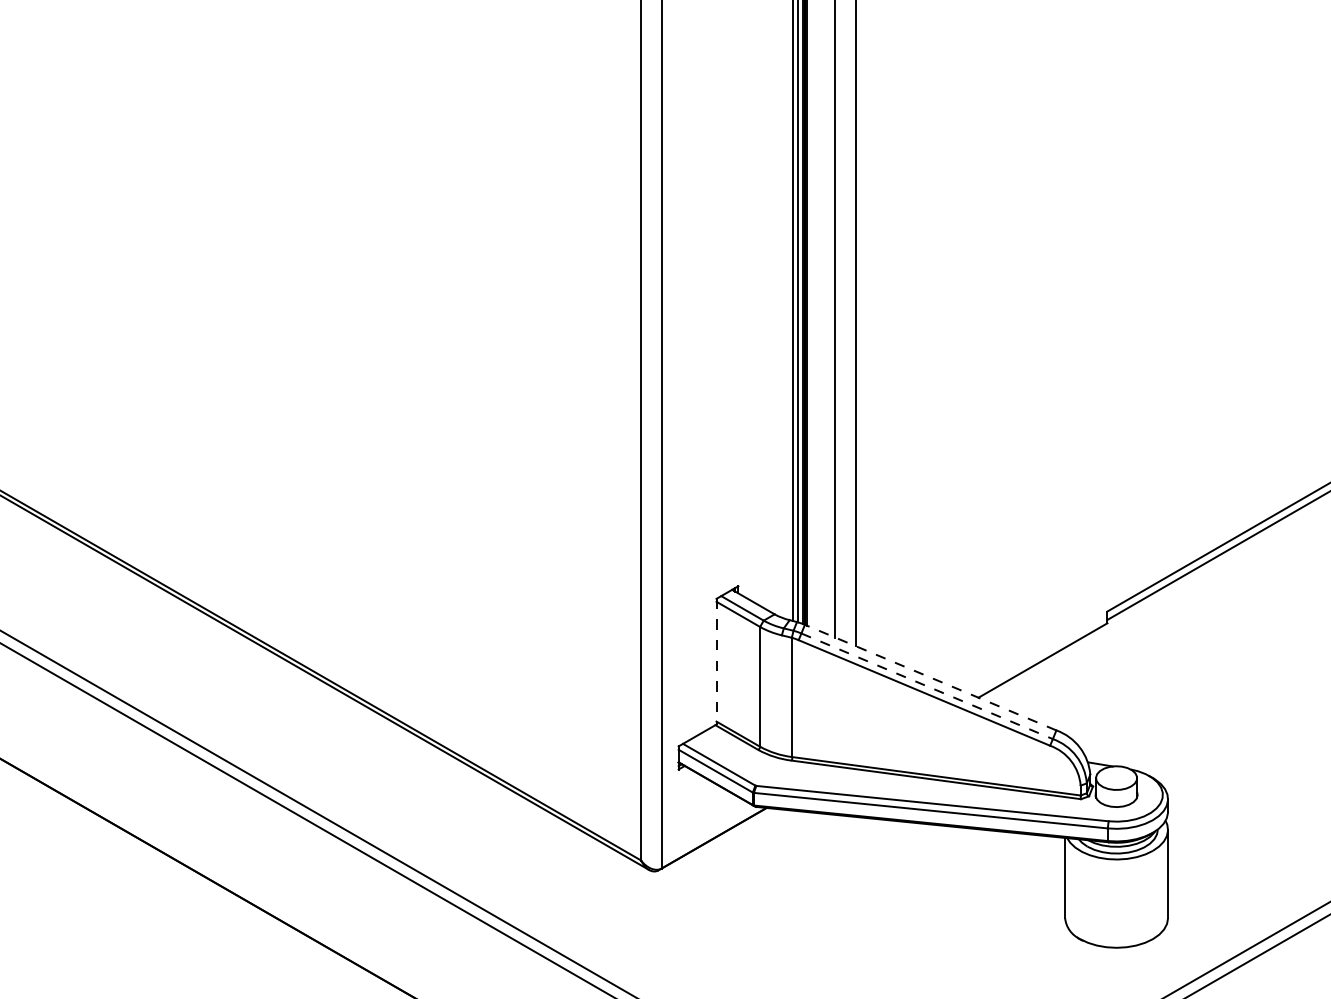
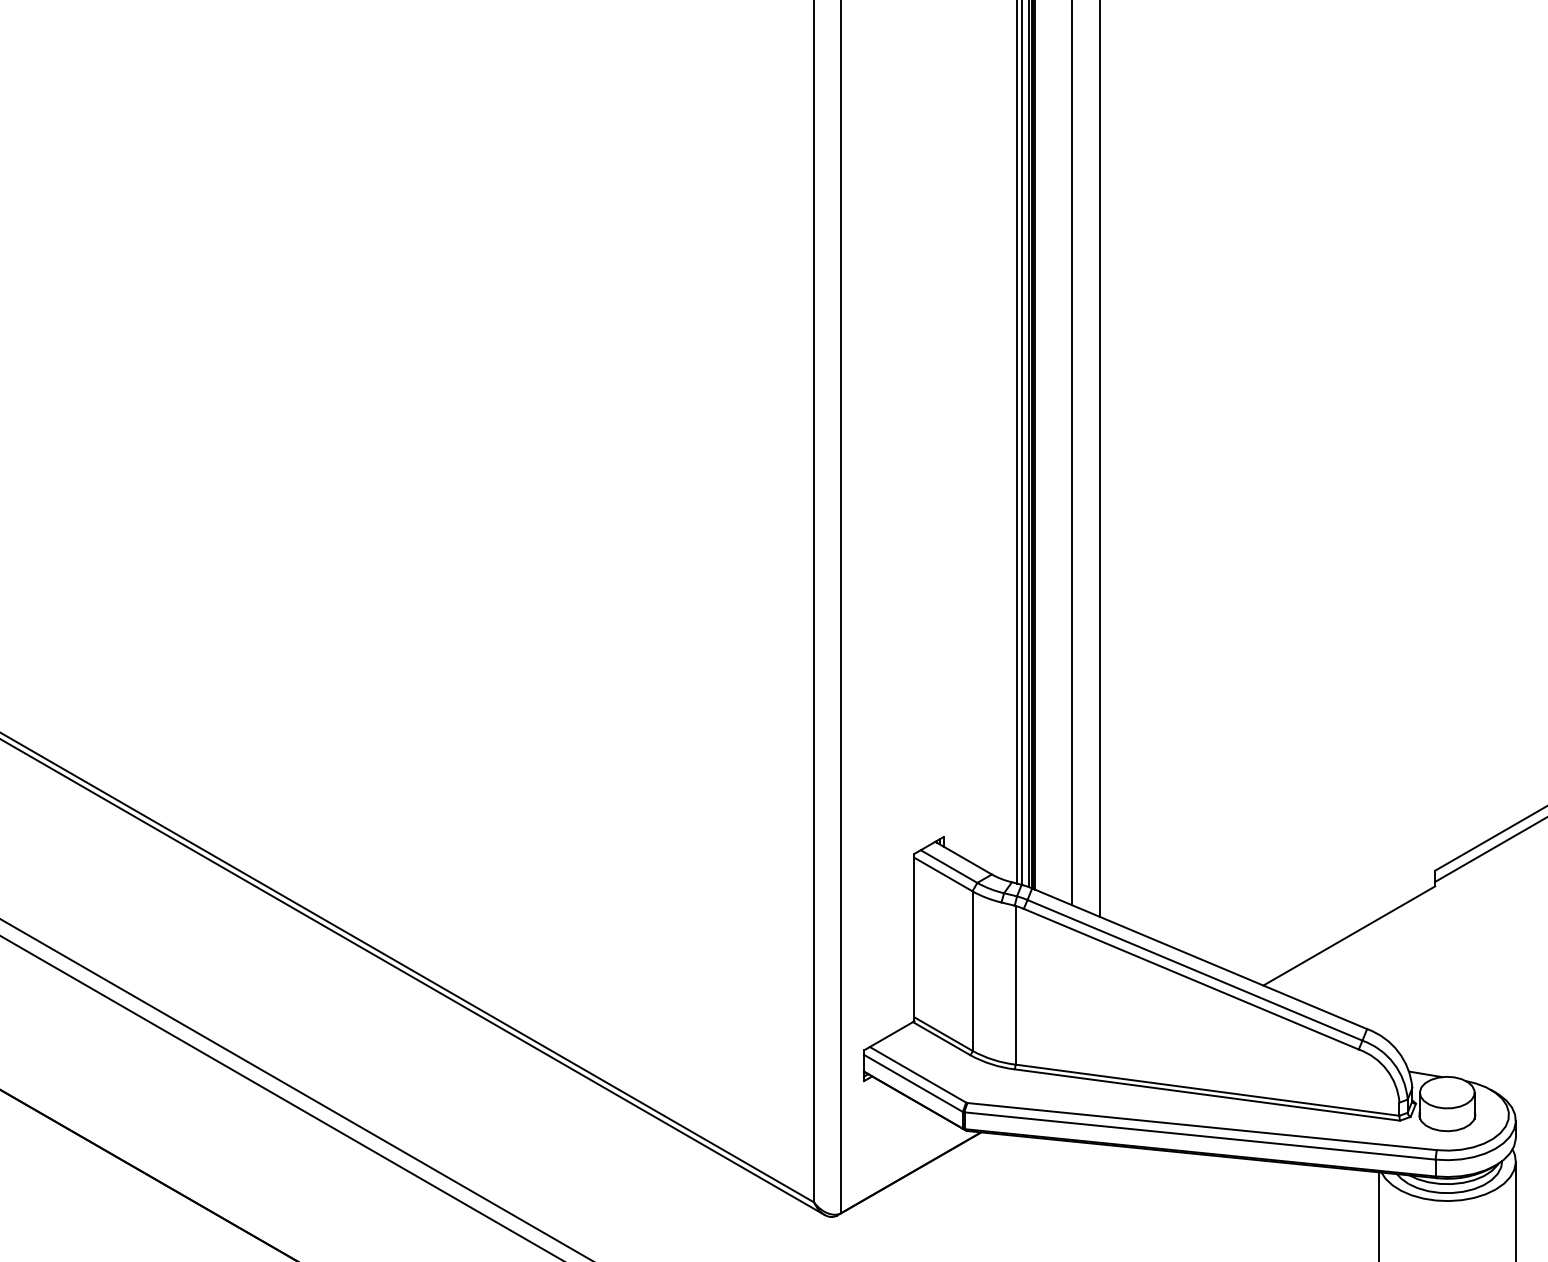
line: (716, 661) -> (914, 937), dashed -> solid
line: (930, 677) -> (1199, 958), dashed -> solid
line: (927, 686) -> (1195, 970), dashed -> solid

